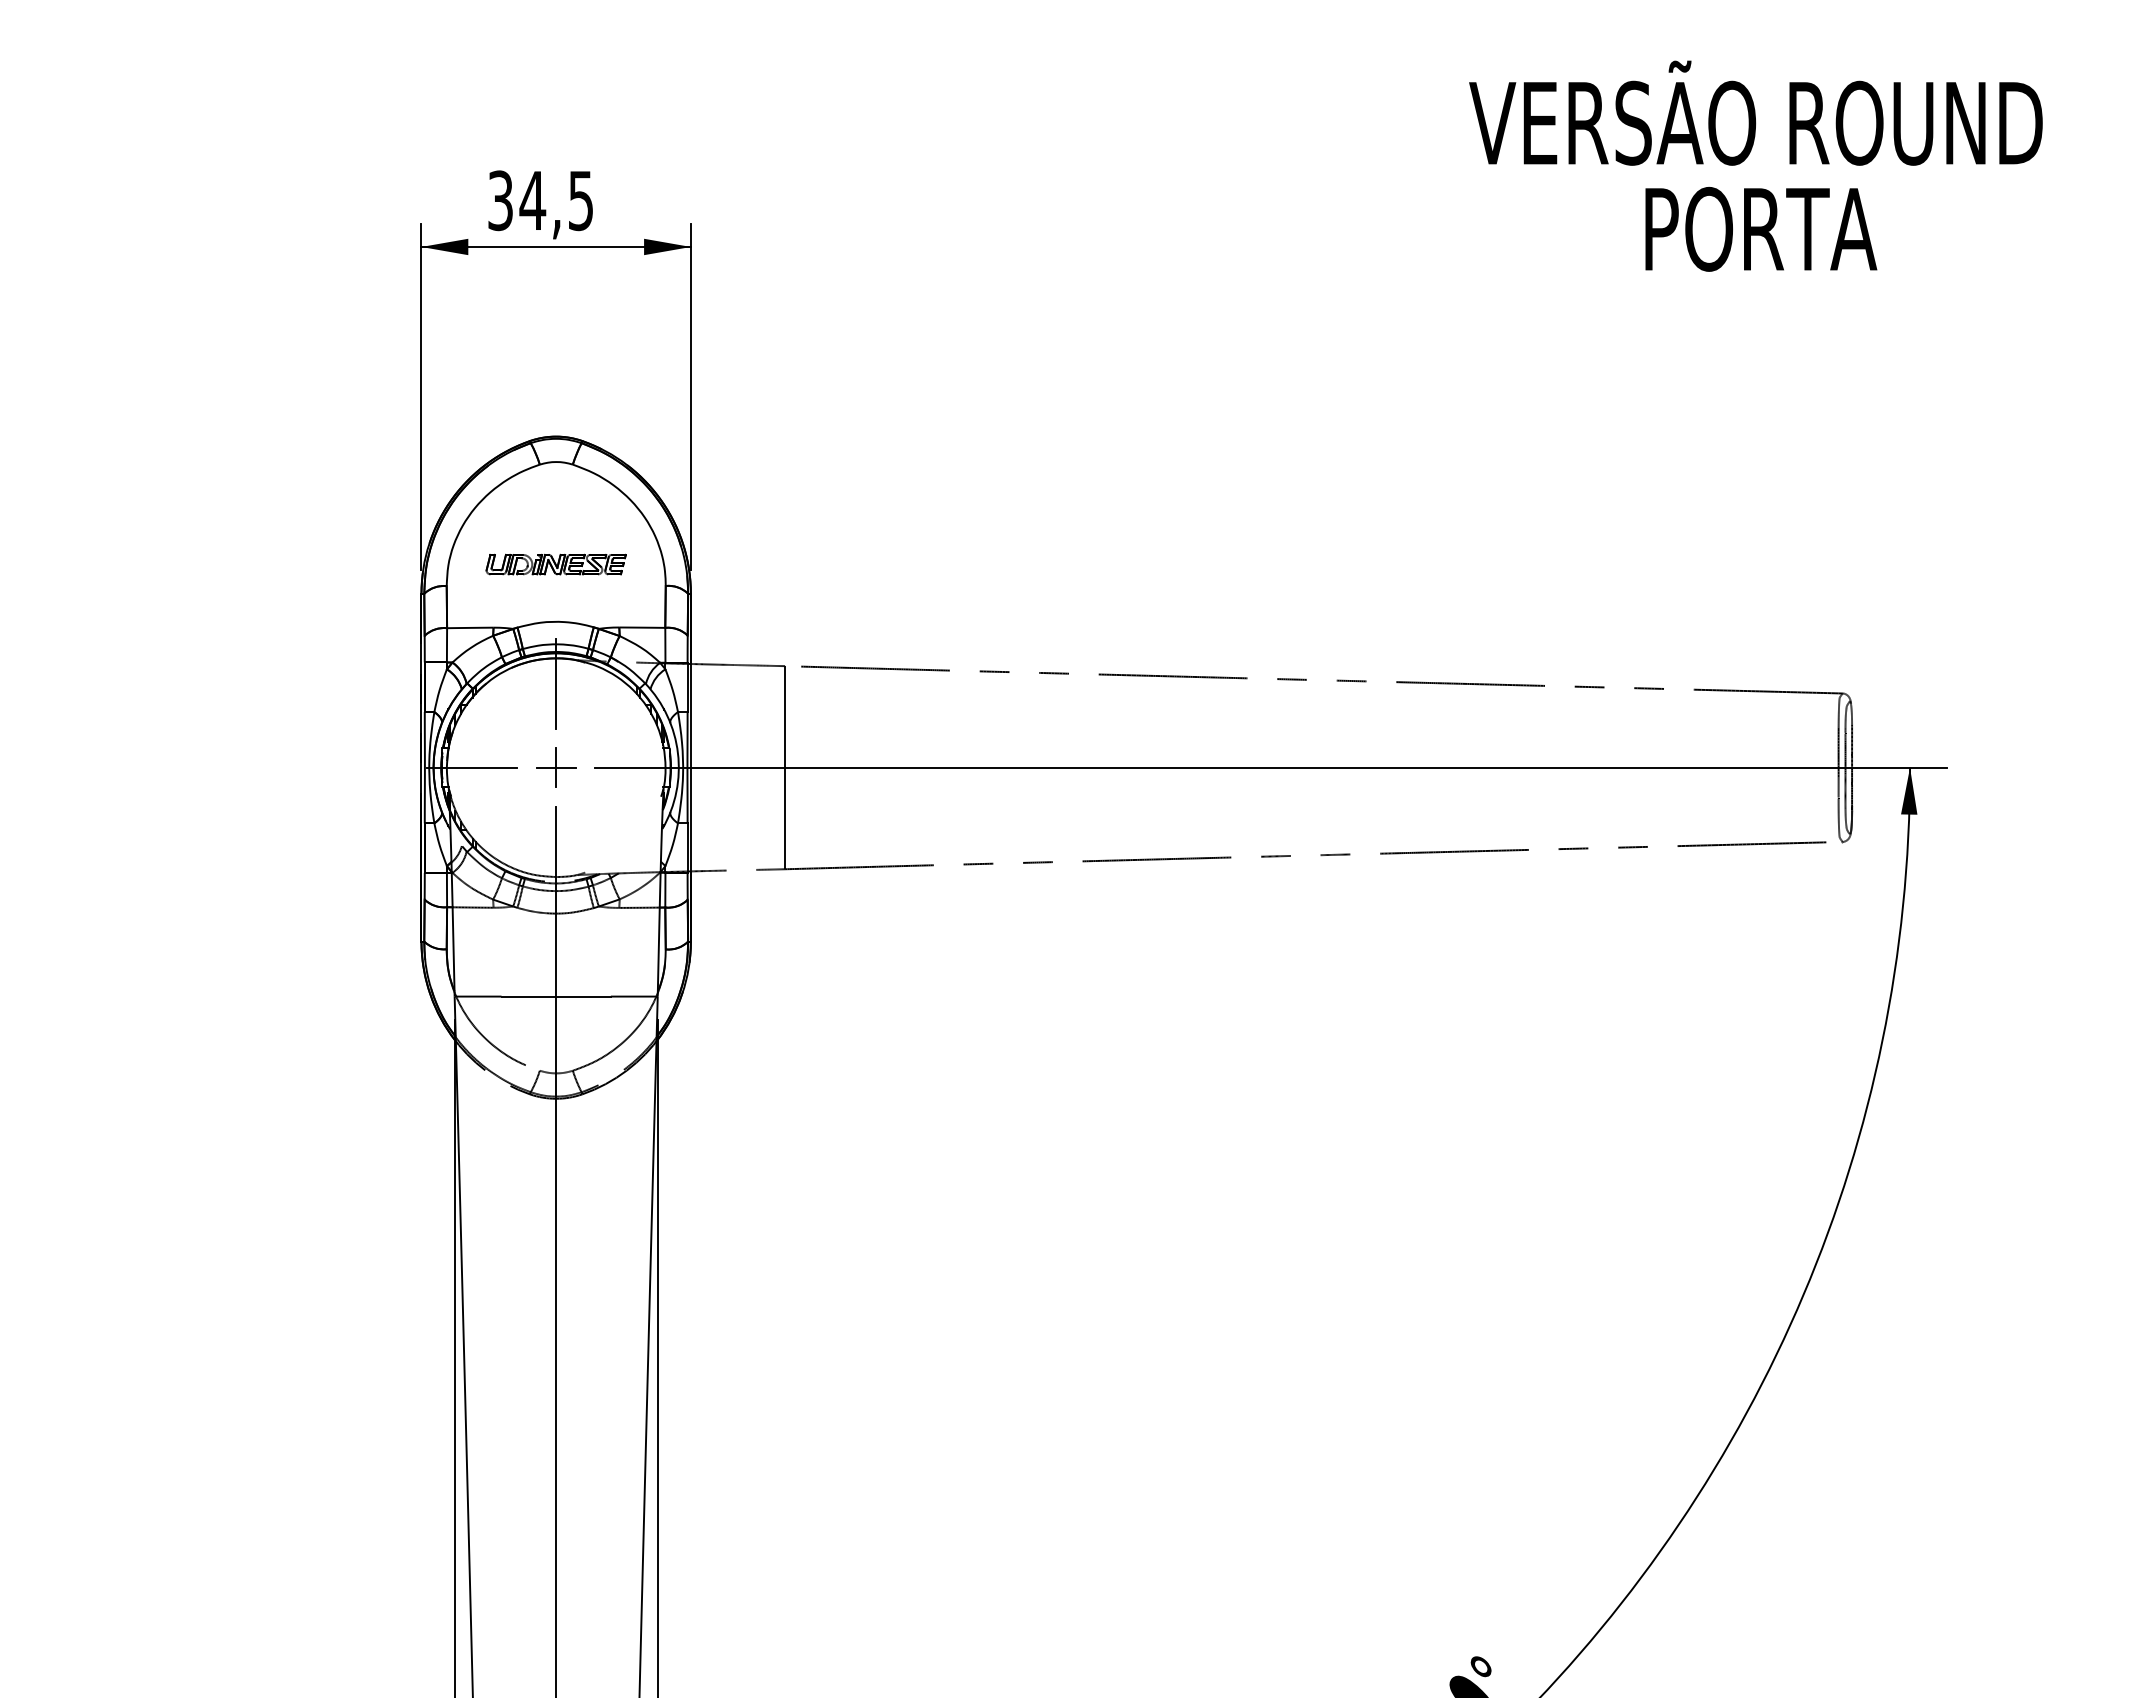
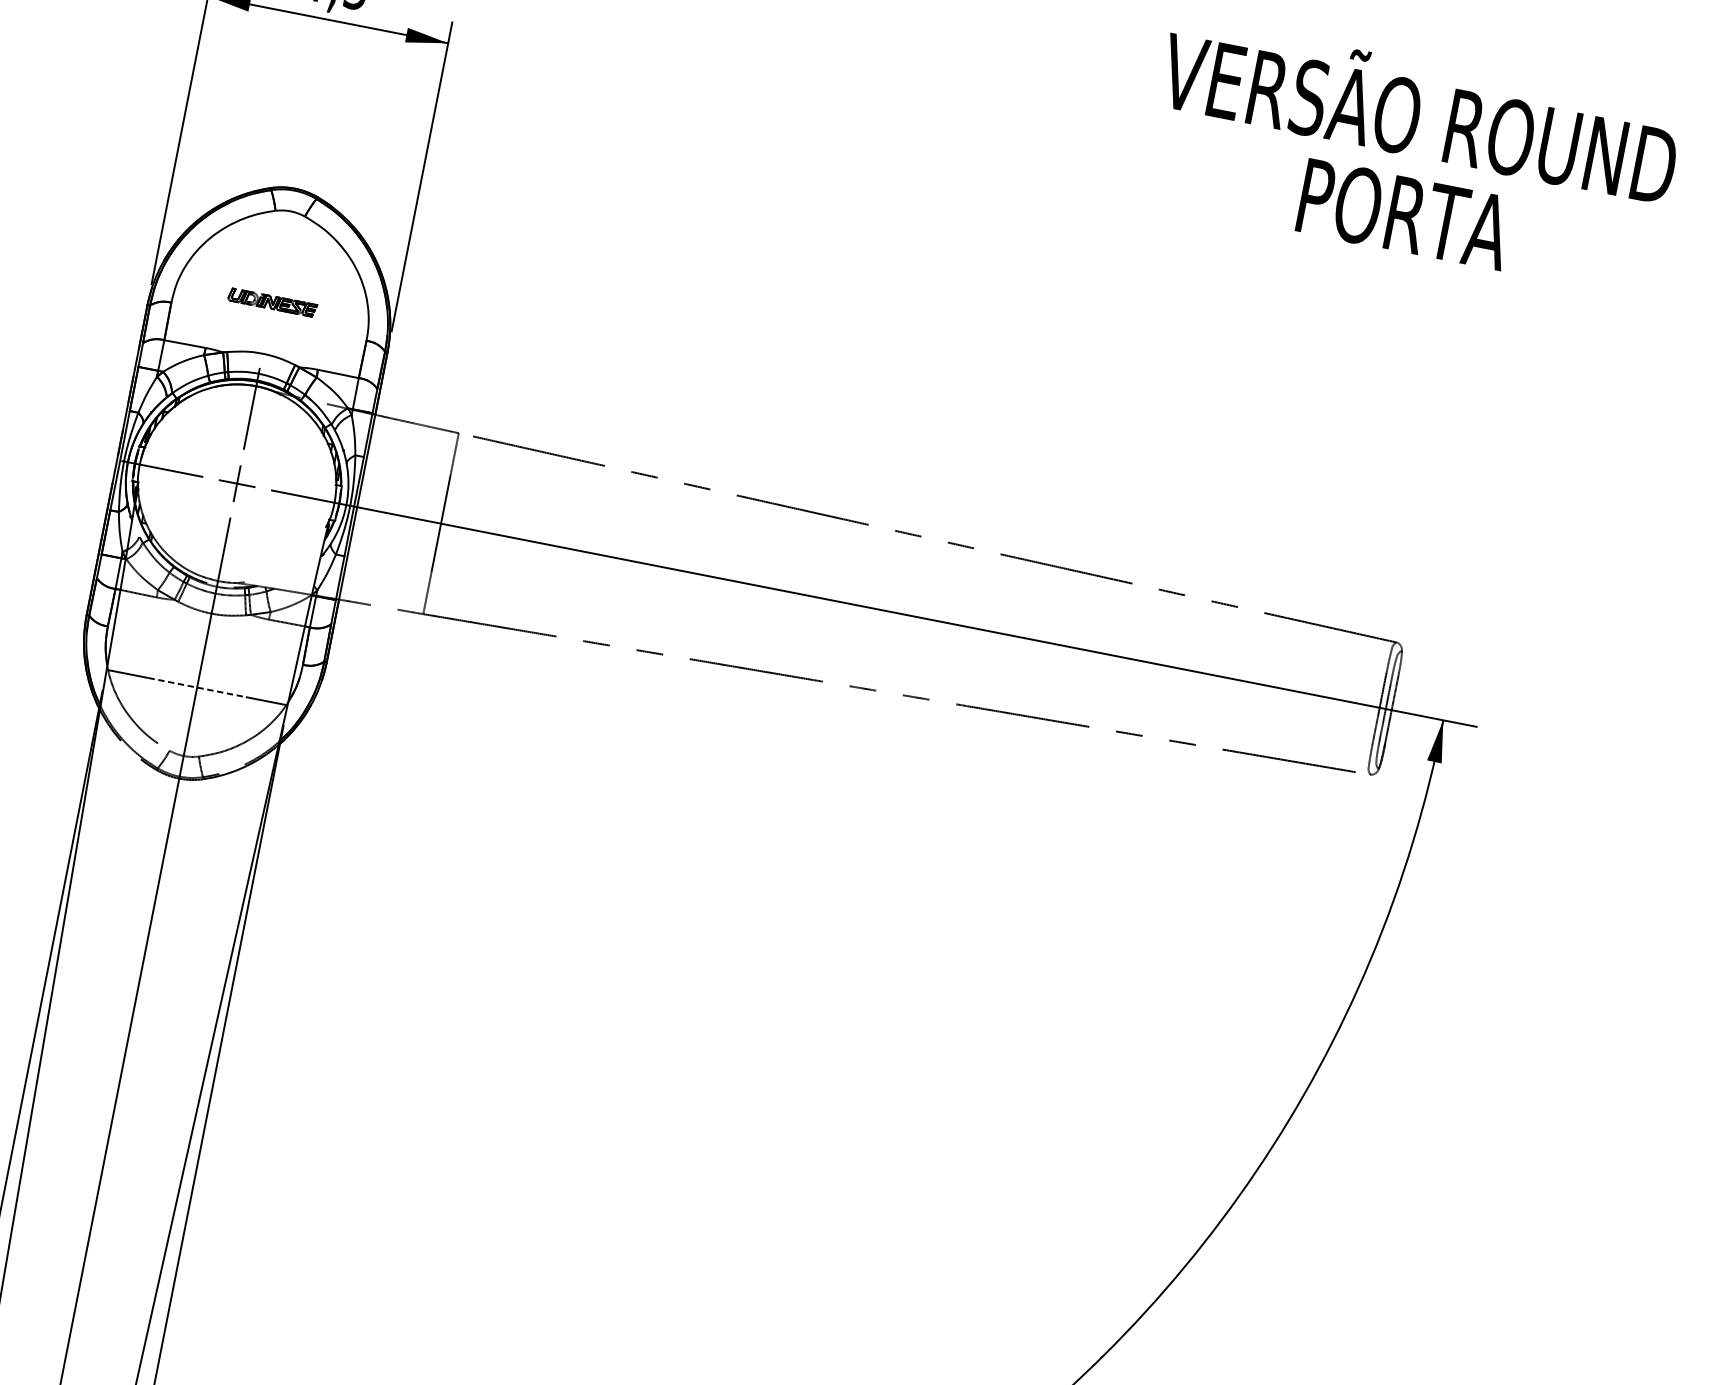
part: (555, 564) -> (272, 302), size x0.7
line: (556, 996) -> (197, 687), solid -> dashed

